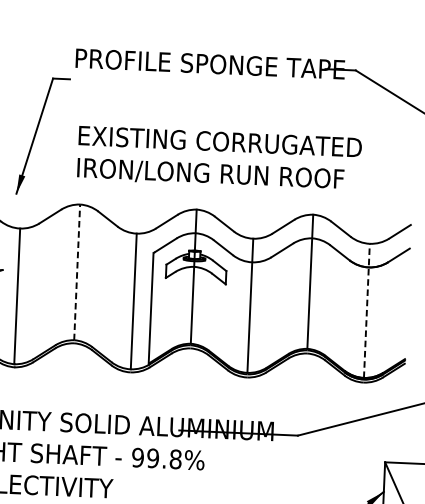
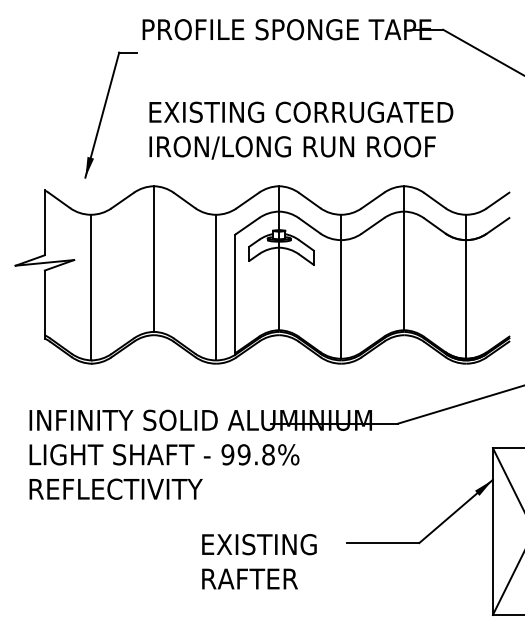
line: (77, 272) -> (154, 259), dashed -> solid
line: (367, 310) -> (466, 286), dashed -> solid

